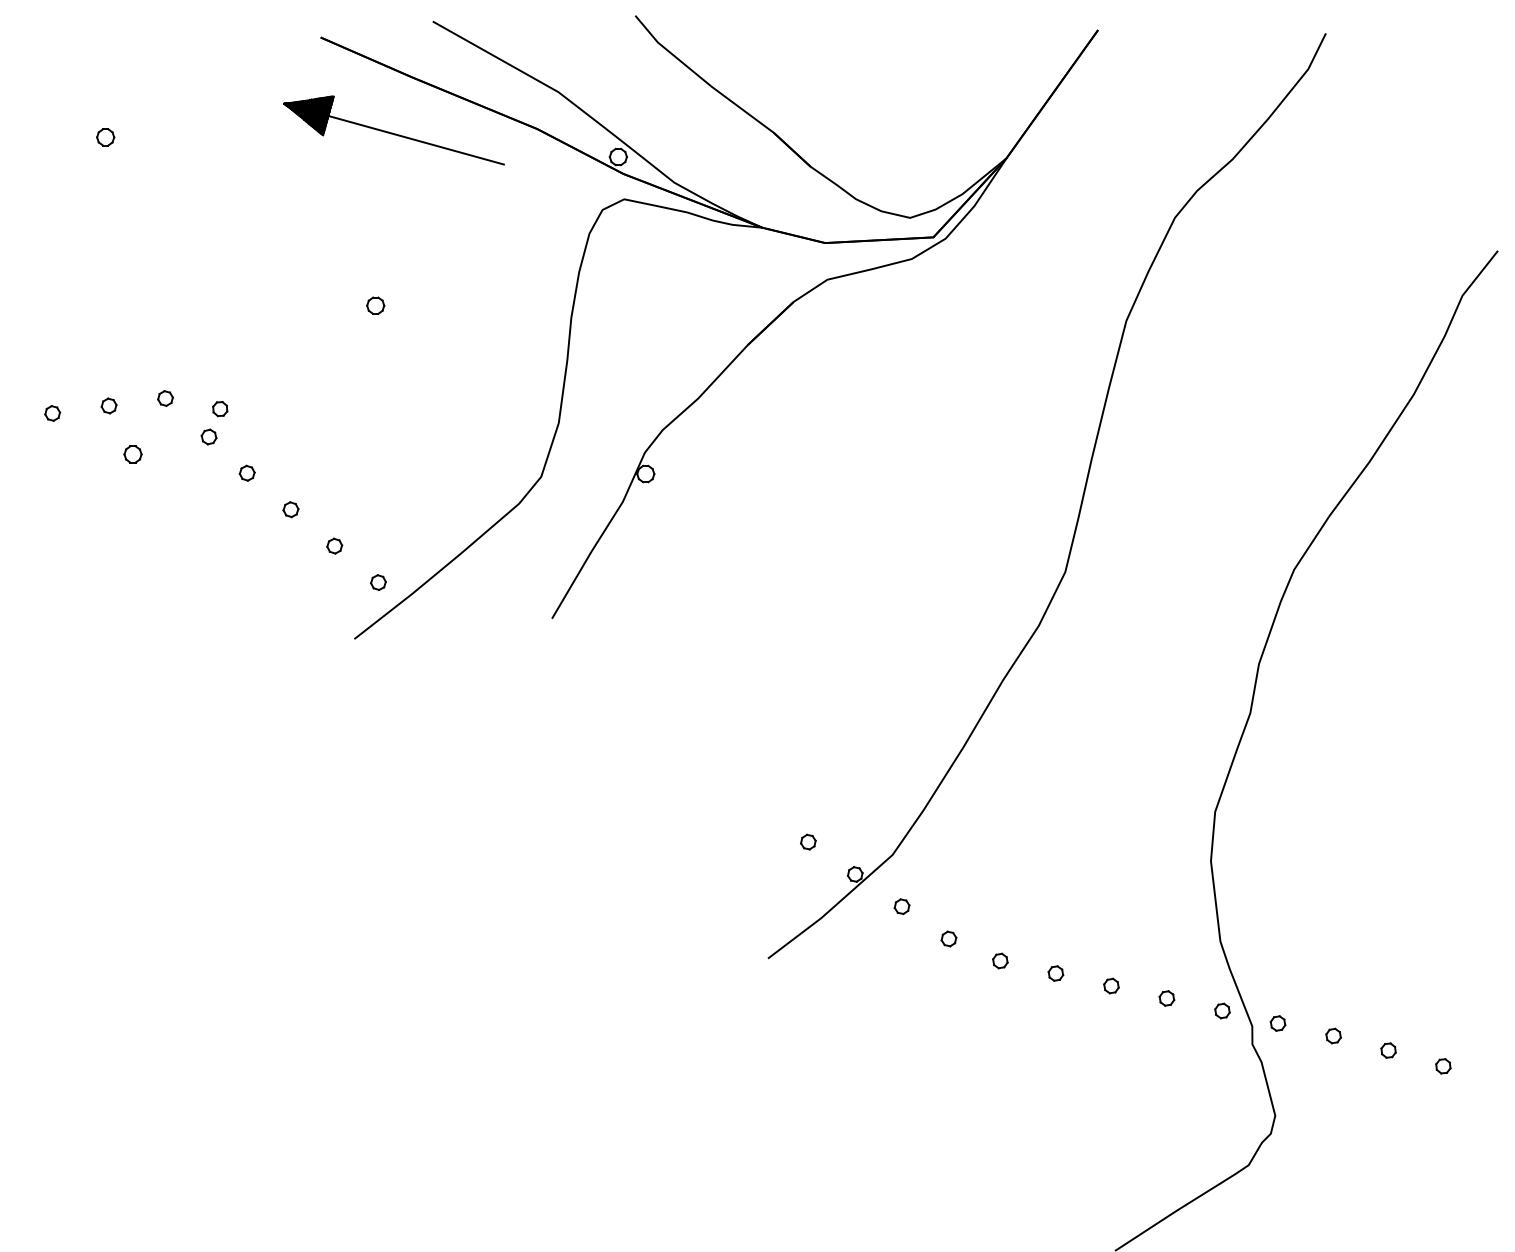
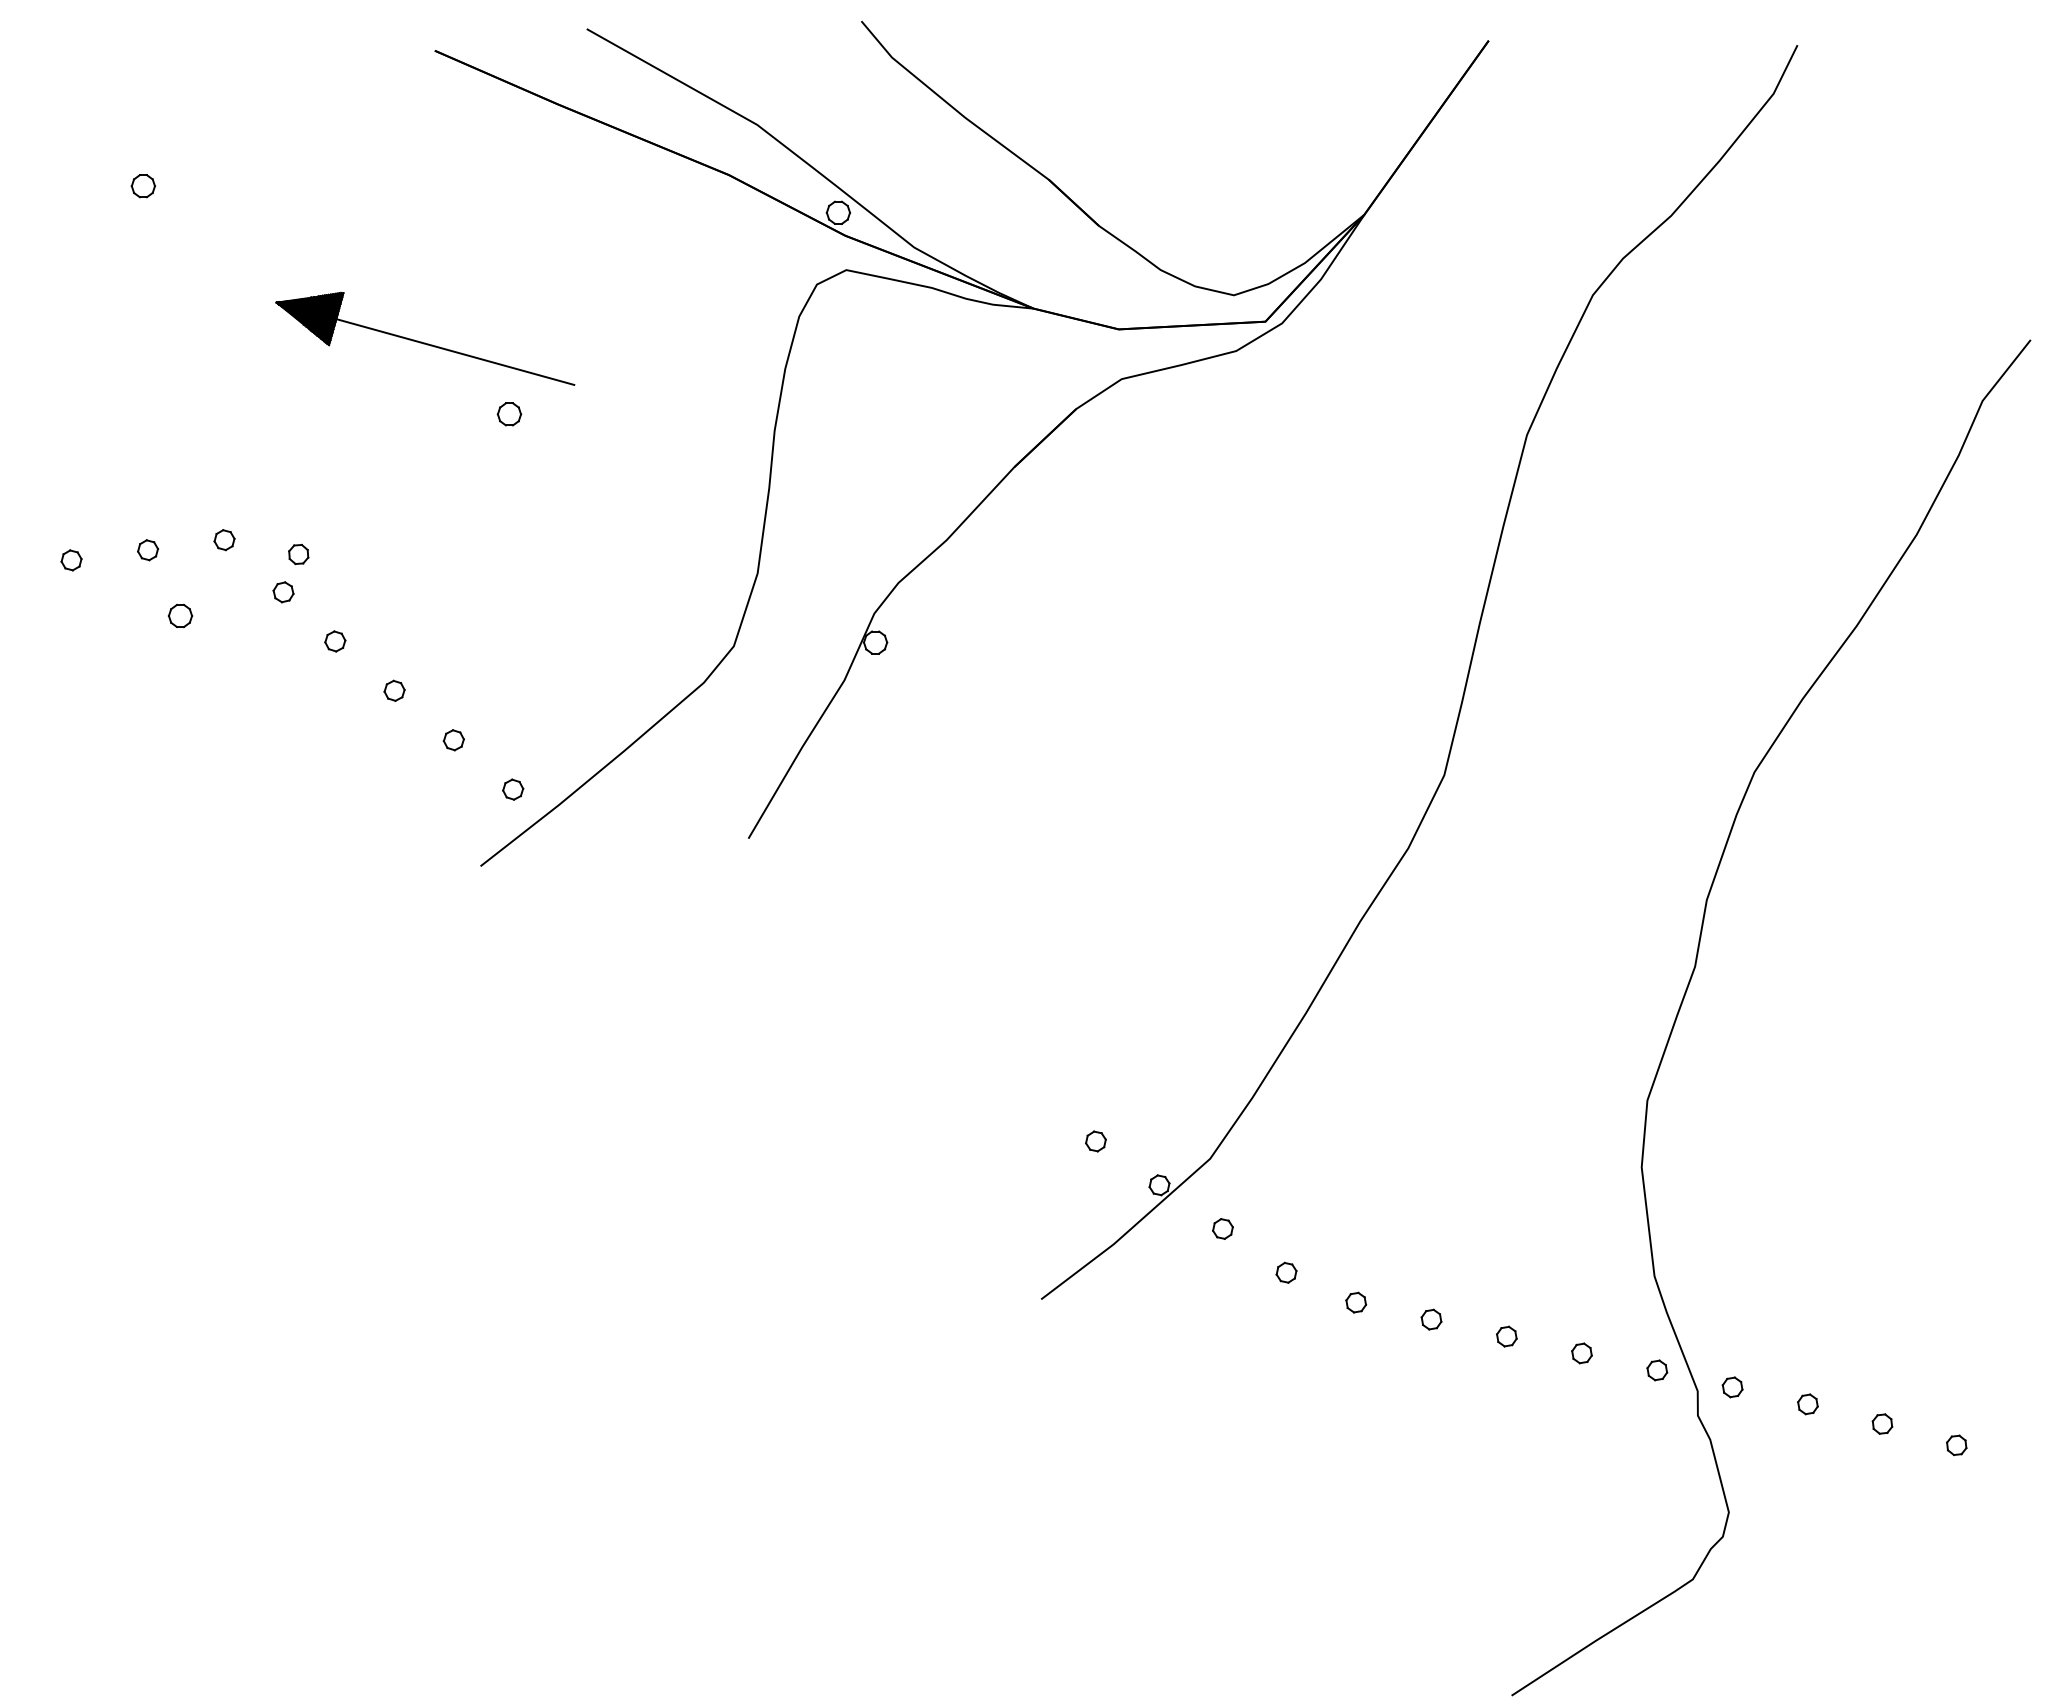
part: (394, 130) -> (425, 338), moved

